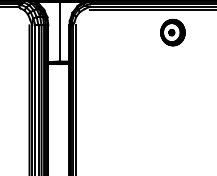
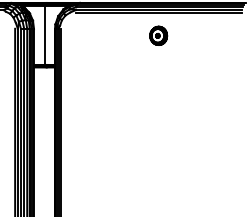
part: (172, 32) -> (158, 35), size x0.71

